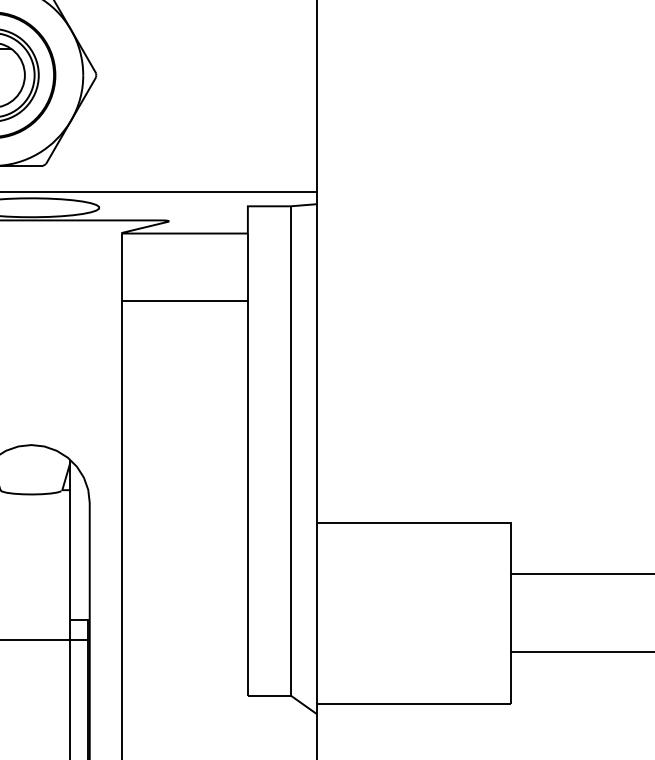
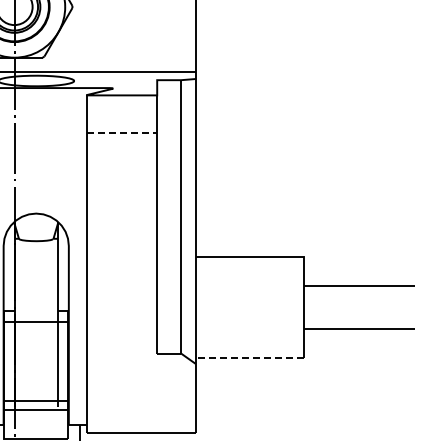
line: (185, 301) -> (122, 133), solid -> dashed
line: (413, 704) -> (249, 358), solid -> dashed

